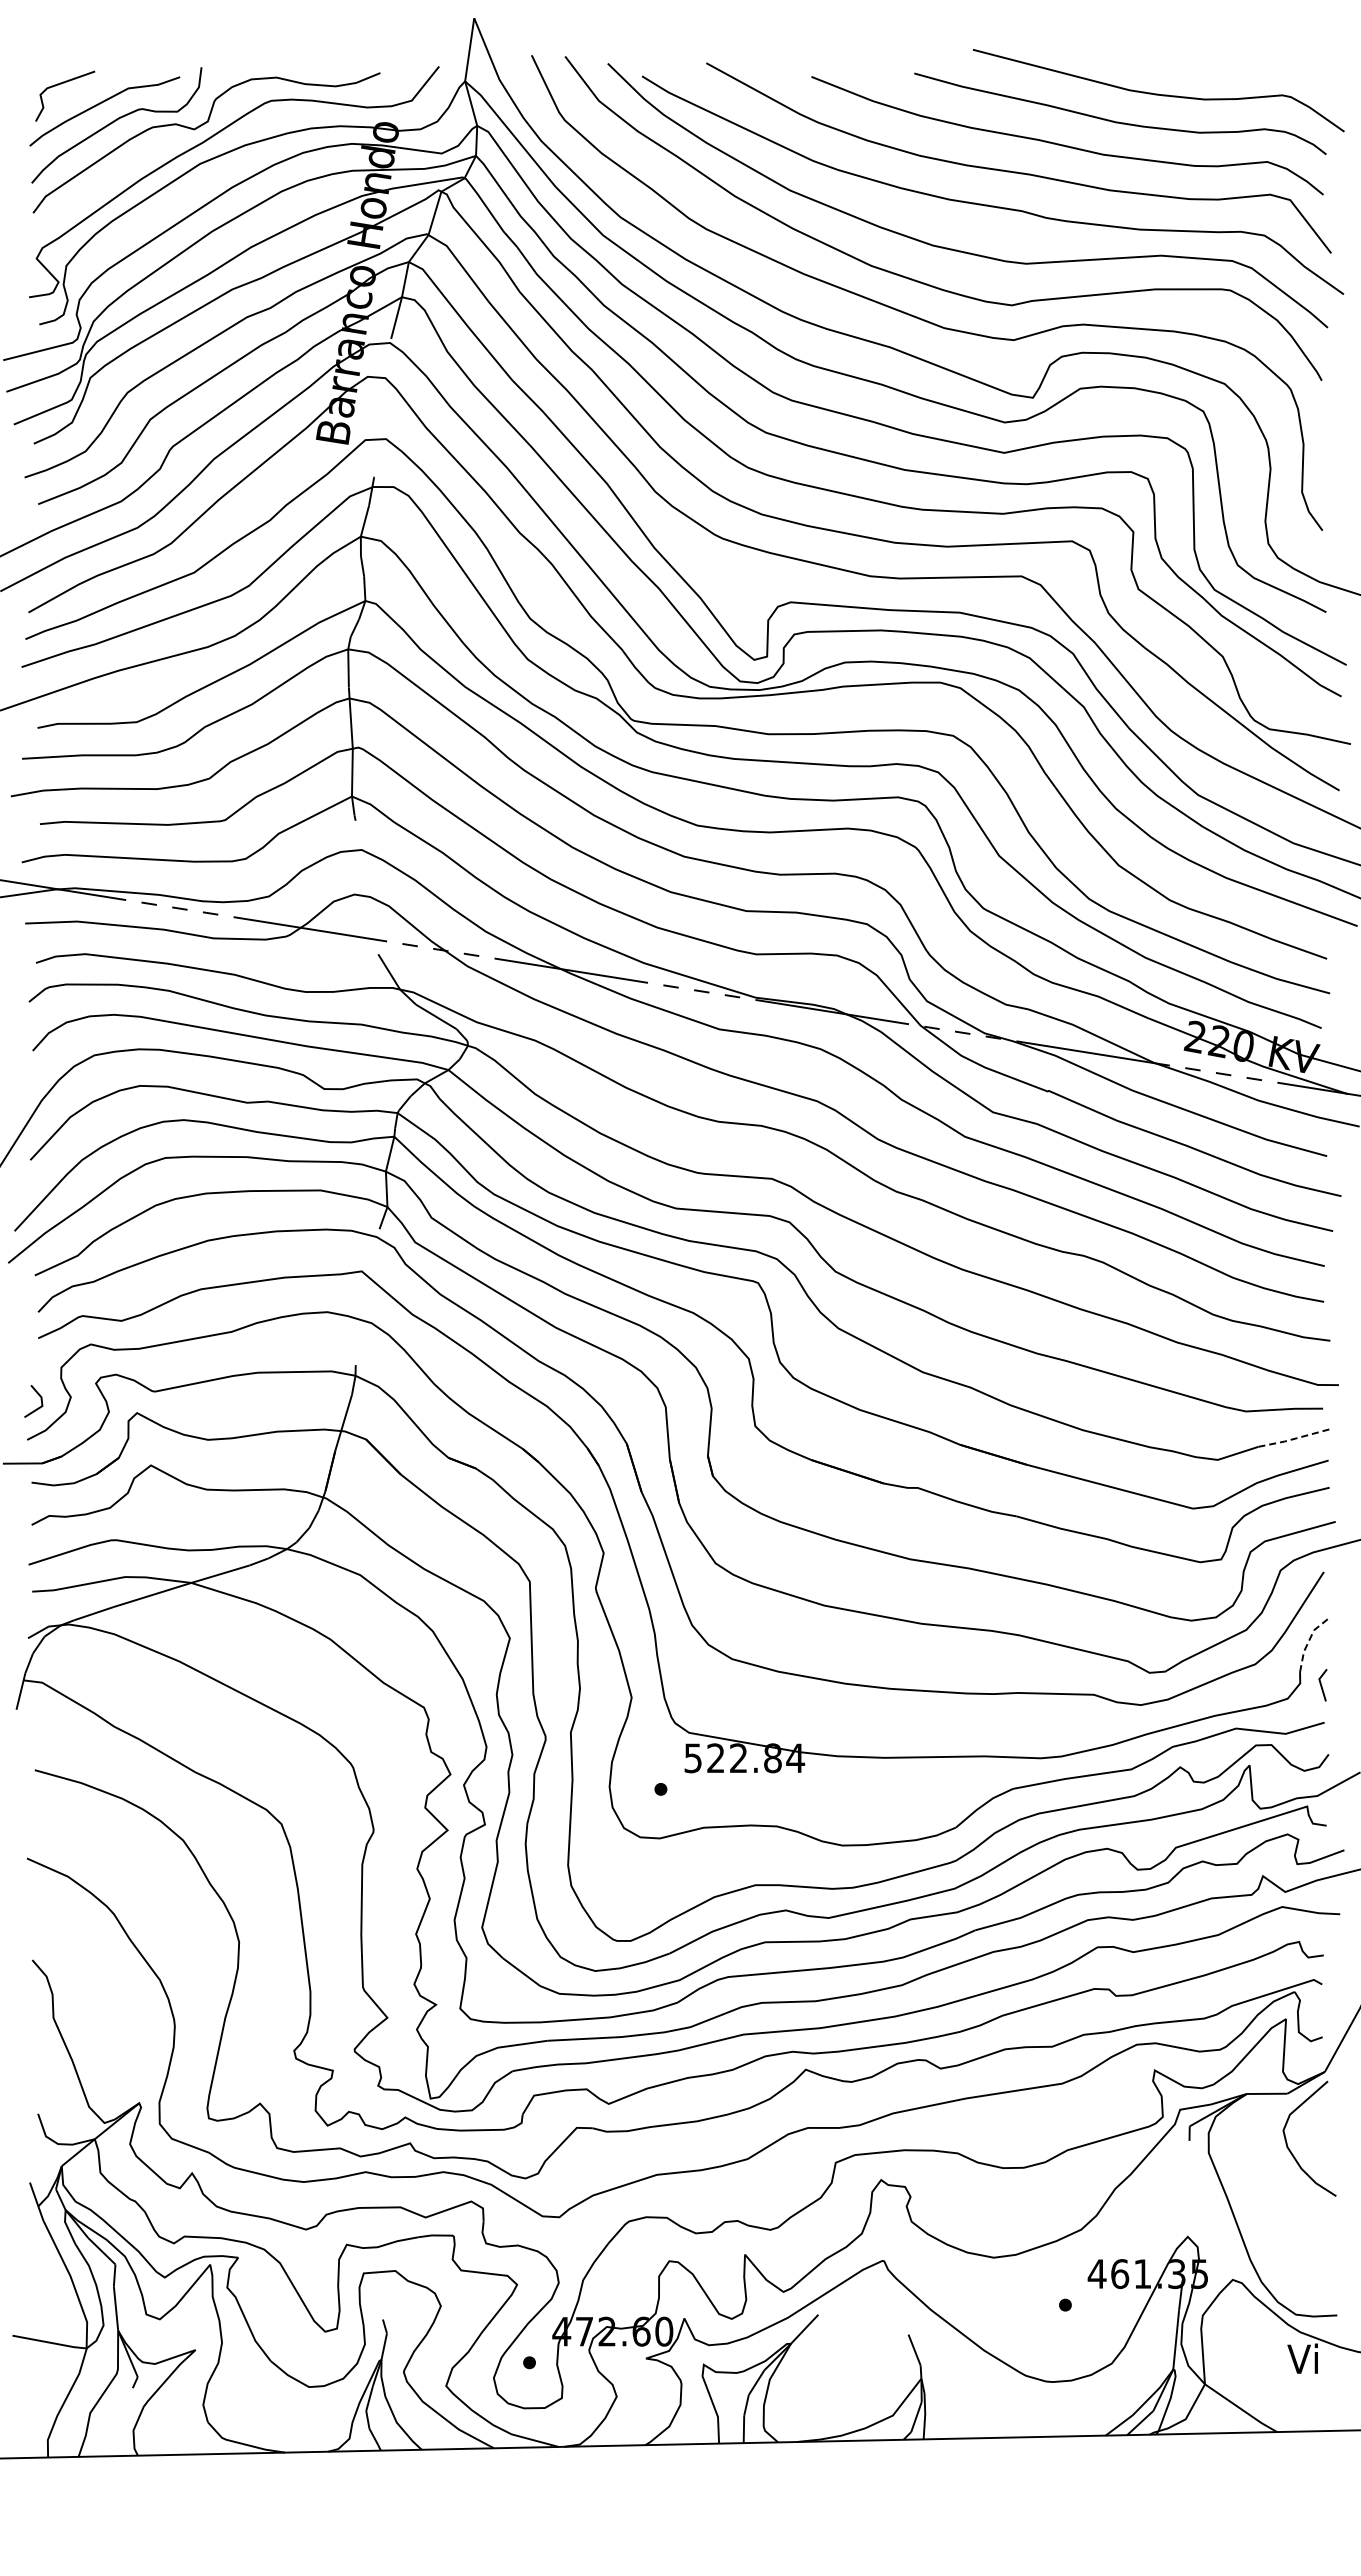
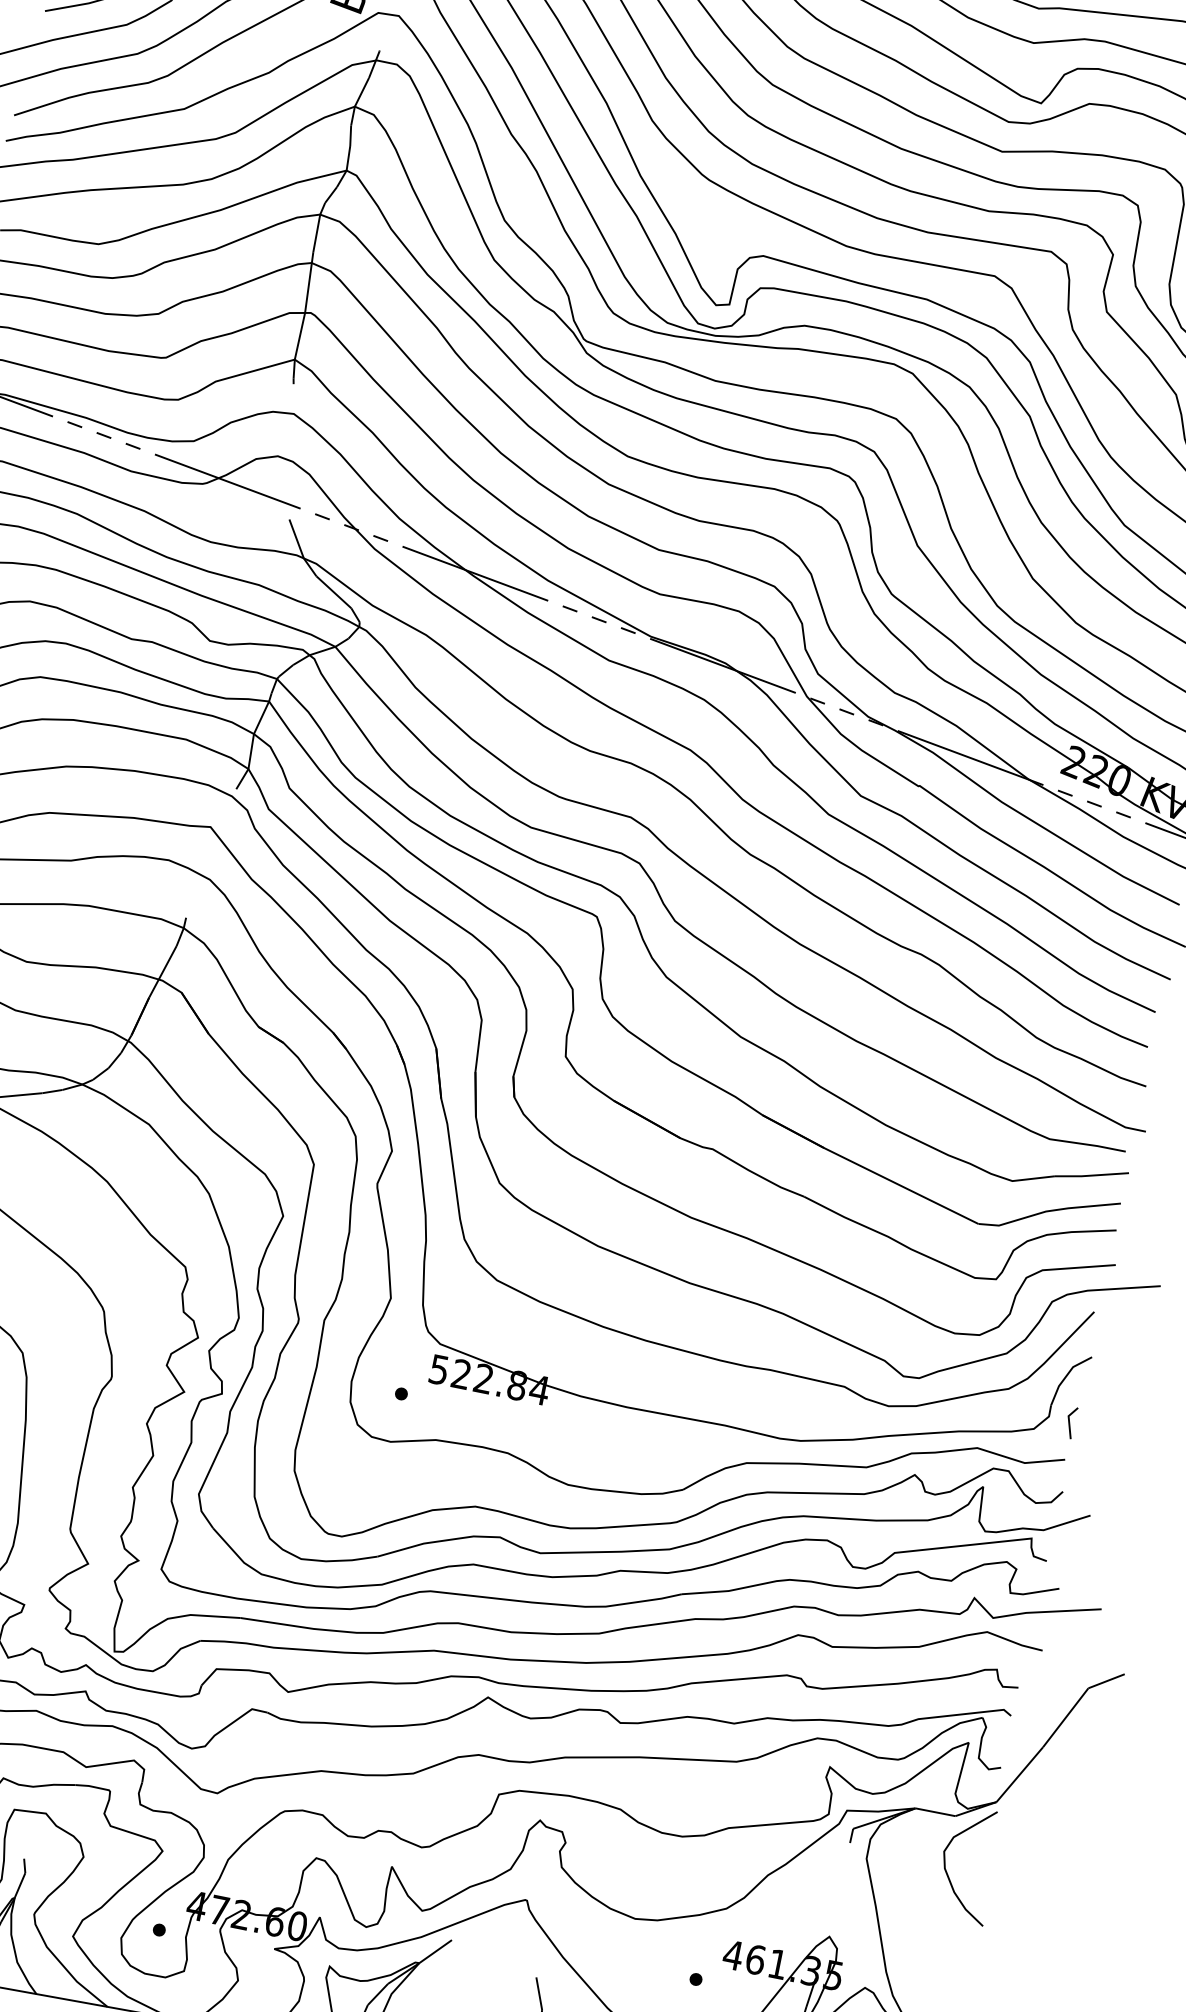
line: (1294, 1438) -> (1091, 1175), dashed -> solid
line: (1309, 1640) -> (1066, 1376), dashed -> solid

